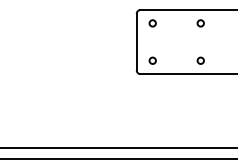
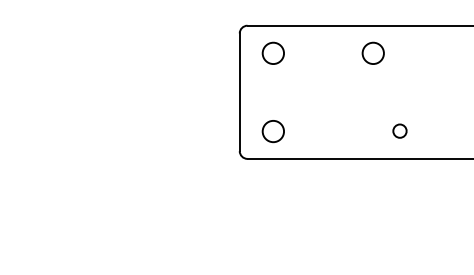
circle: (152, 23) -> (272, 53), size x1.6
circle: (200, 23) -> (372, 53), size x1.6
circle: (152, 60) -> (272, 130), size x1.6
circle: (200, 60) -> (399, 130), moved

